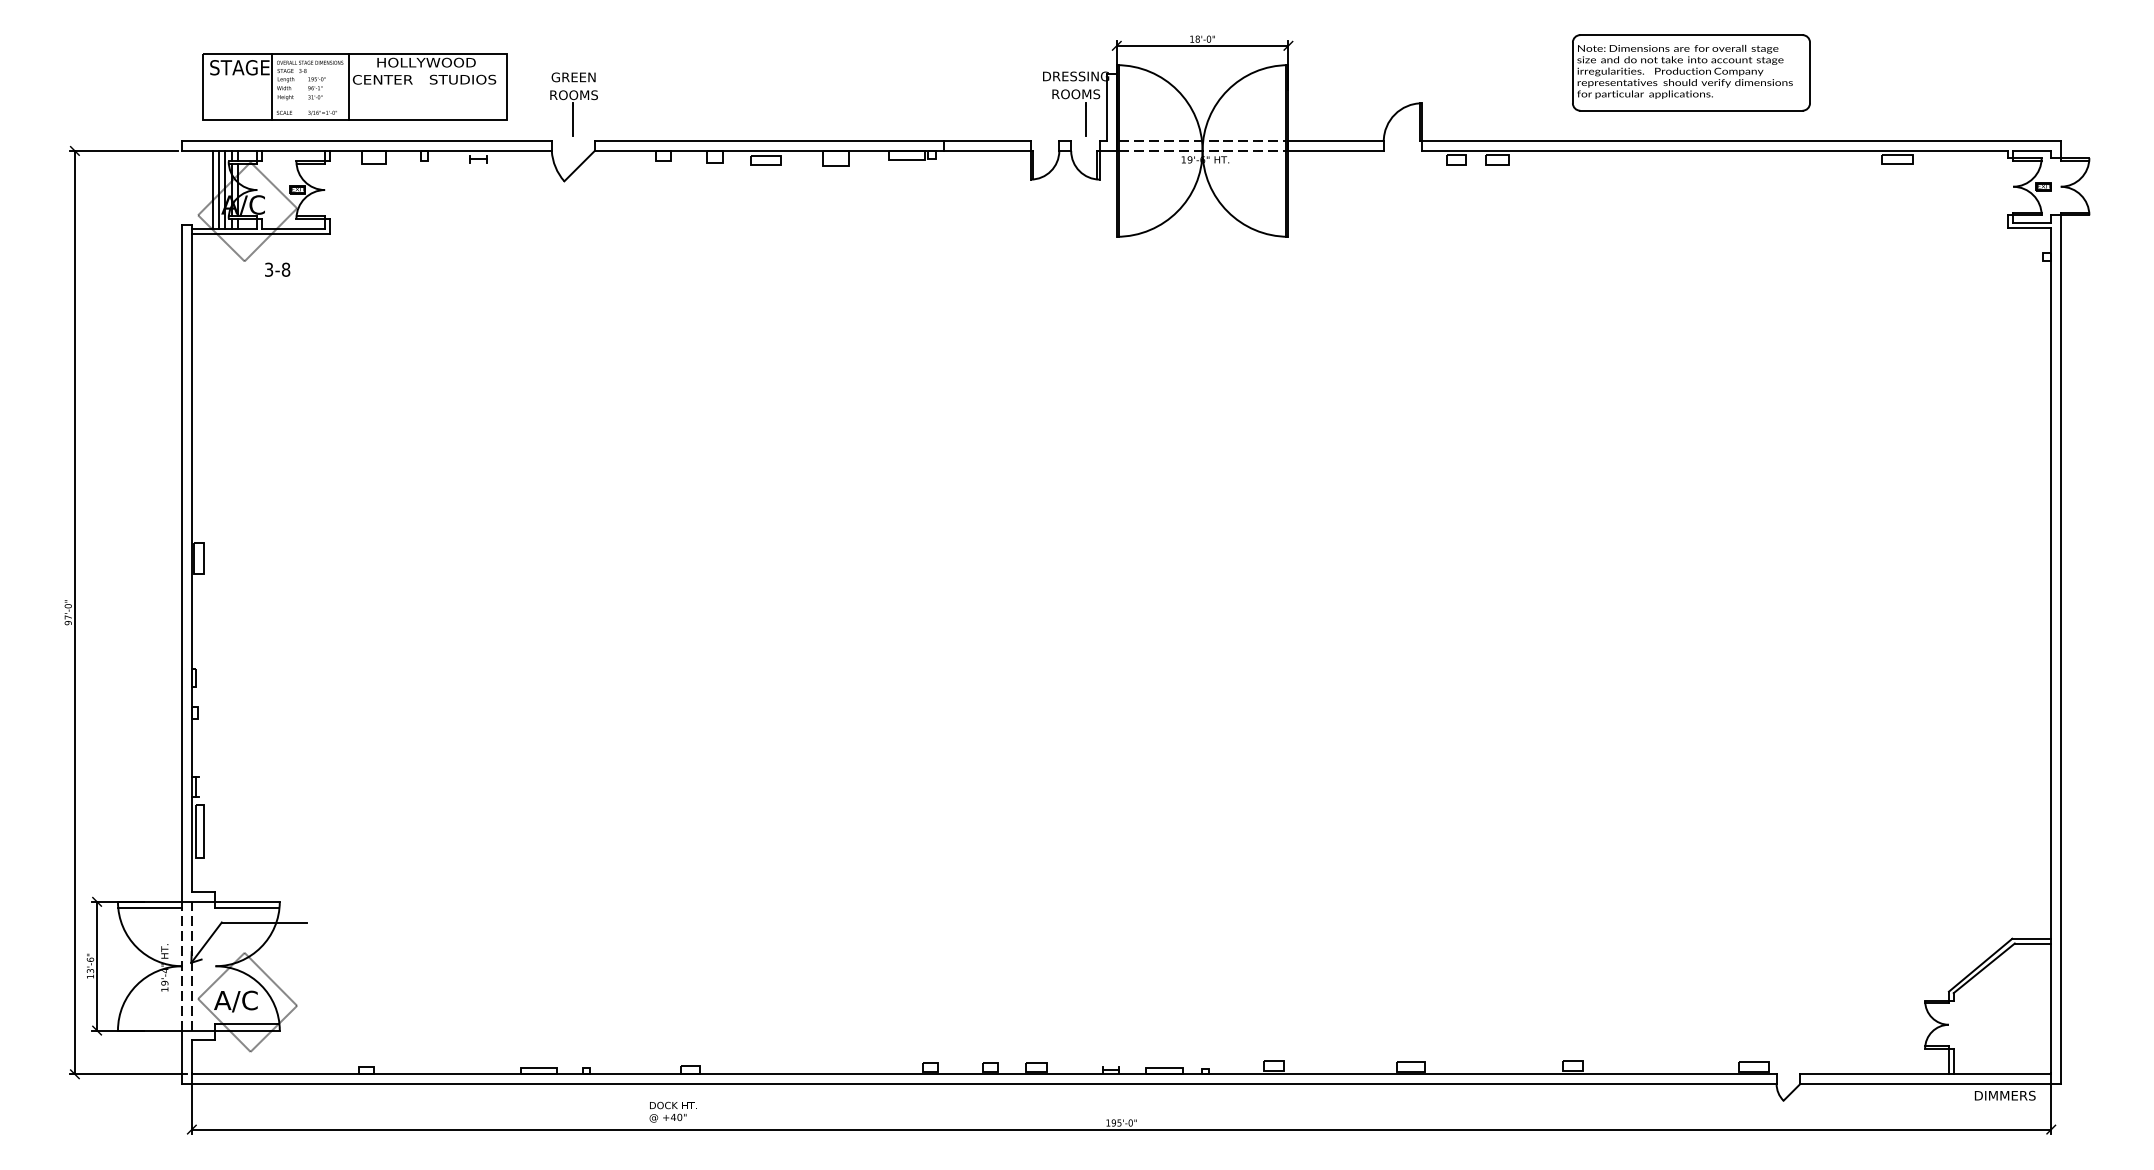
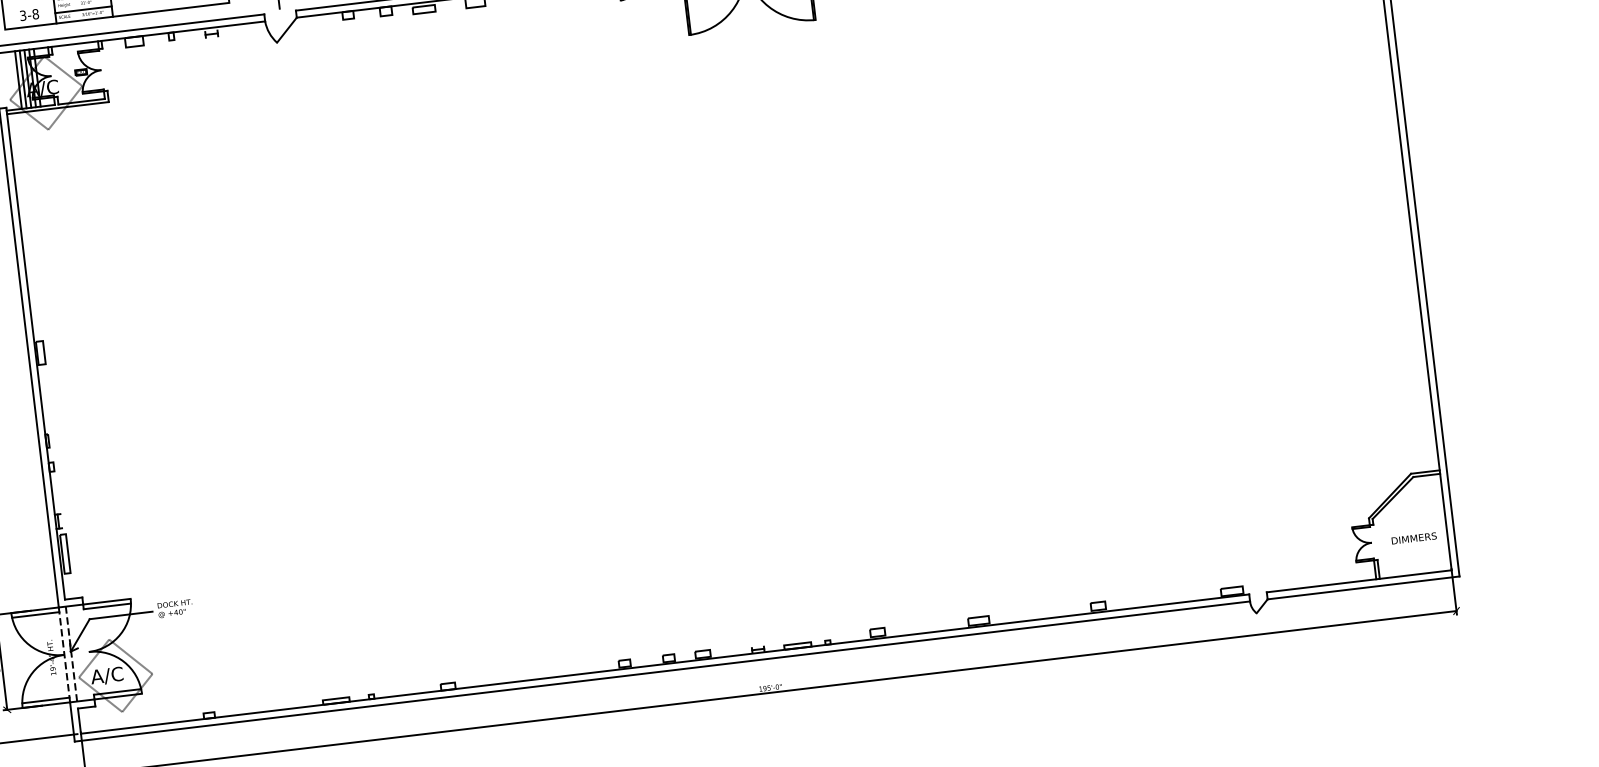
line: (310, 106) -> (83, 9), added
text: (277, 269) -> (29, 14), moved
line: (150, 1024) -> (46, 700), added
text: (2005, 1095) -> (1414, 538), moved
text: (672, 1111) -> (174, 608), moved

